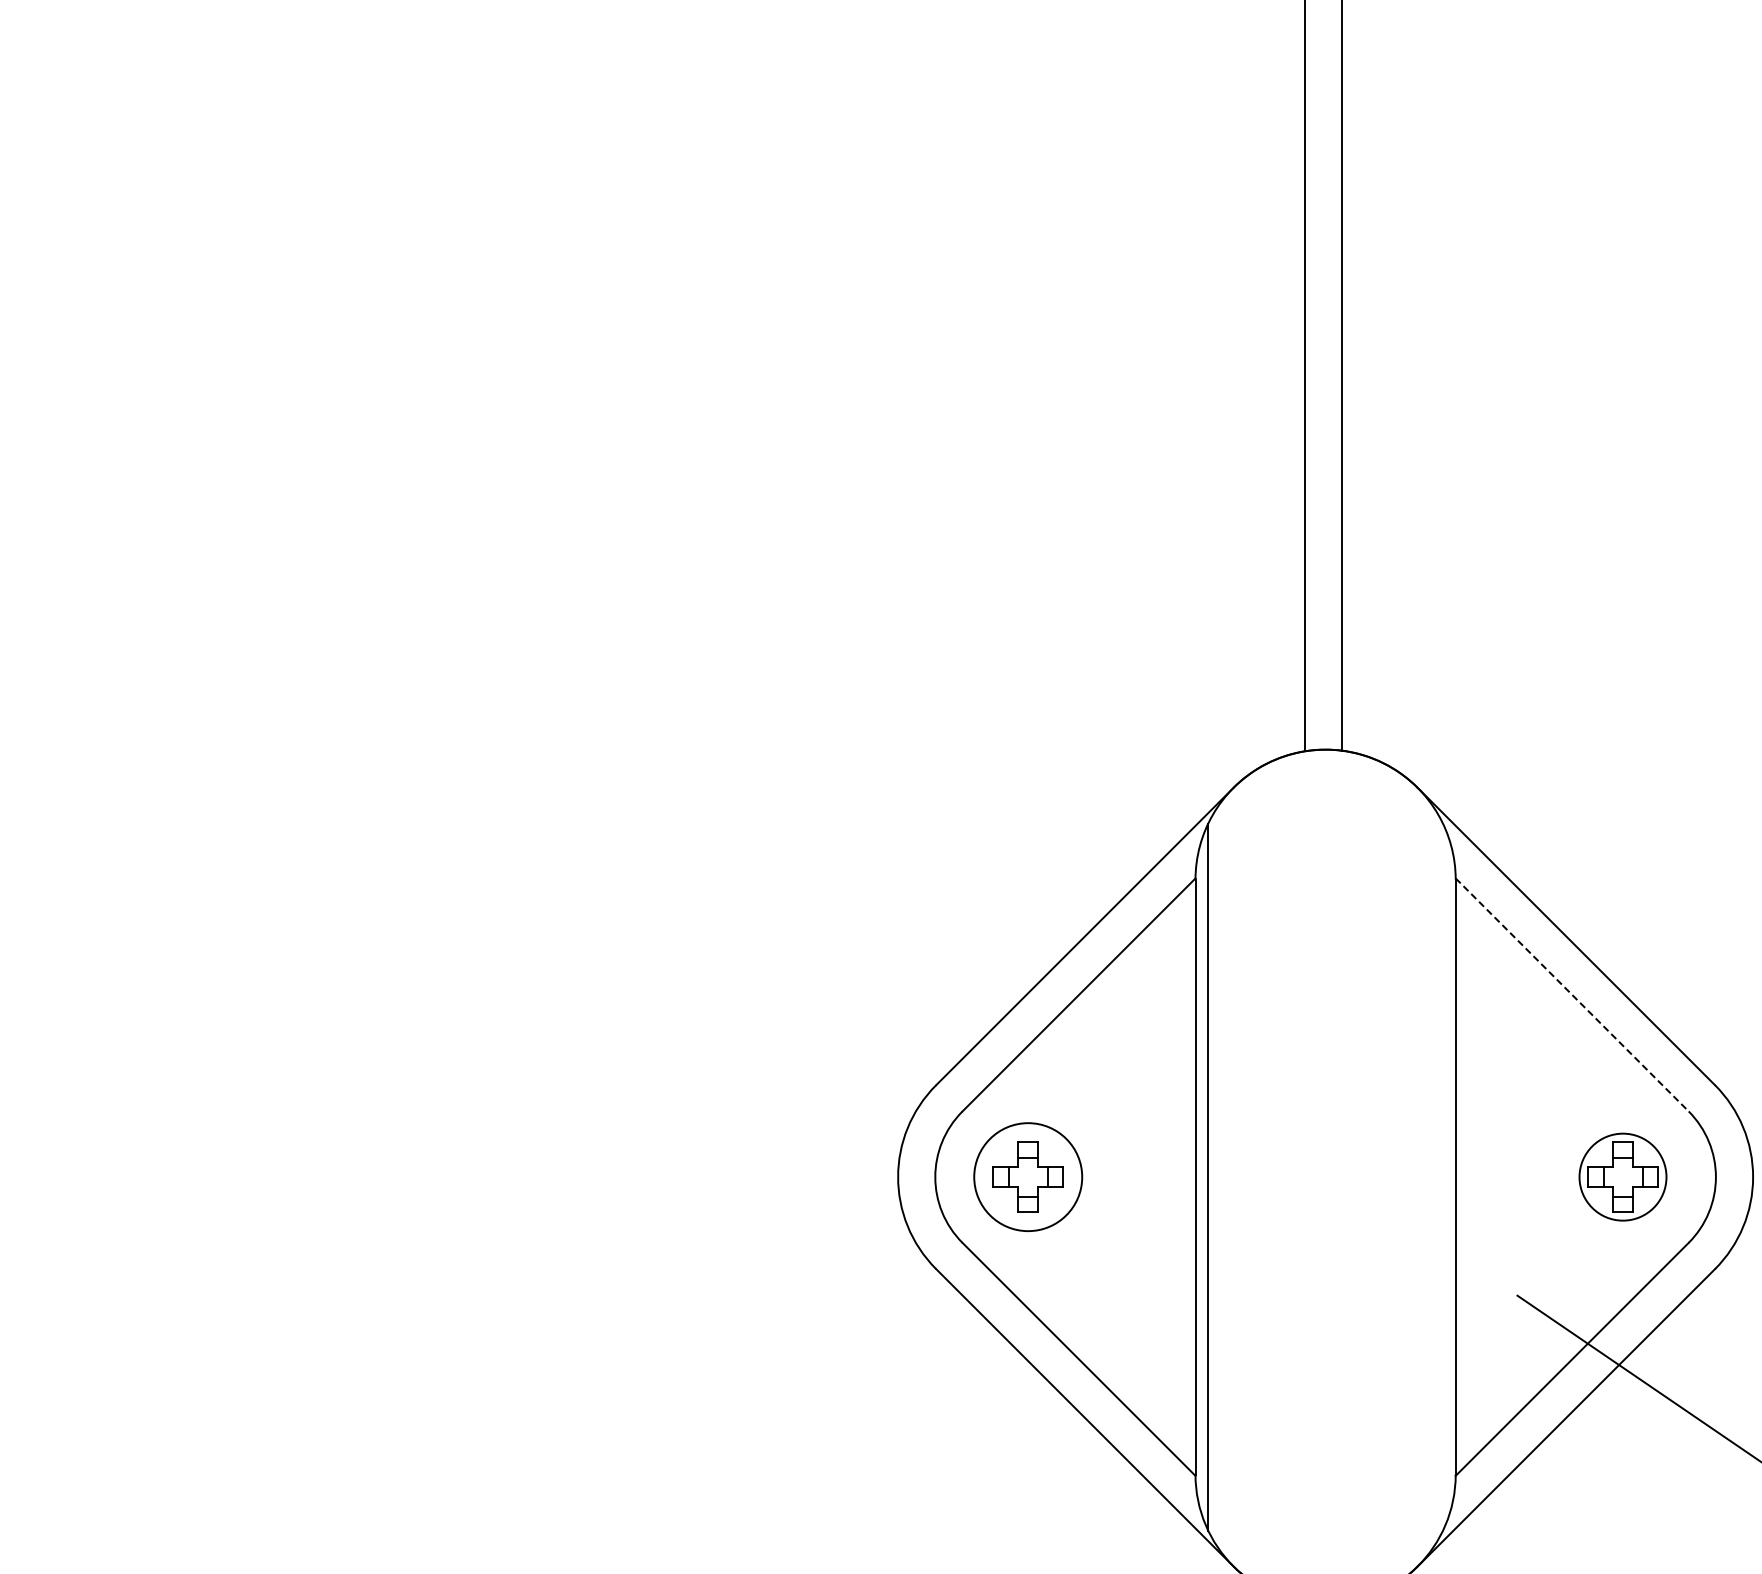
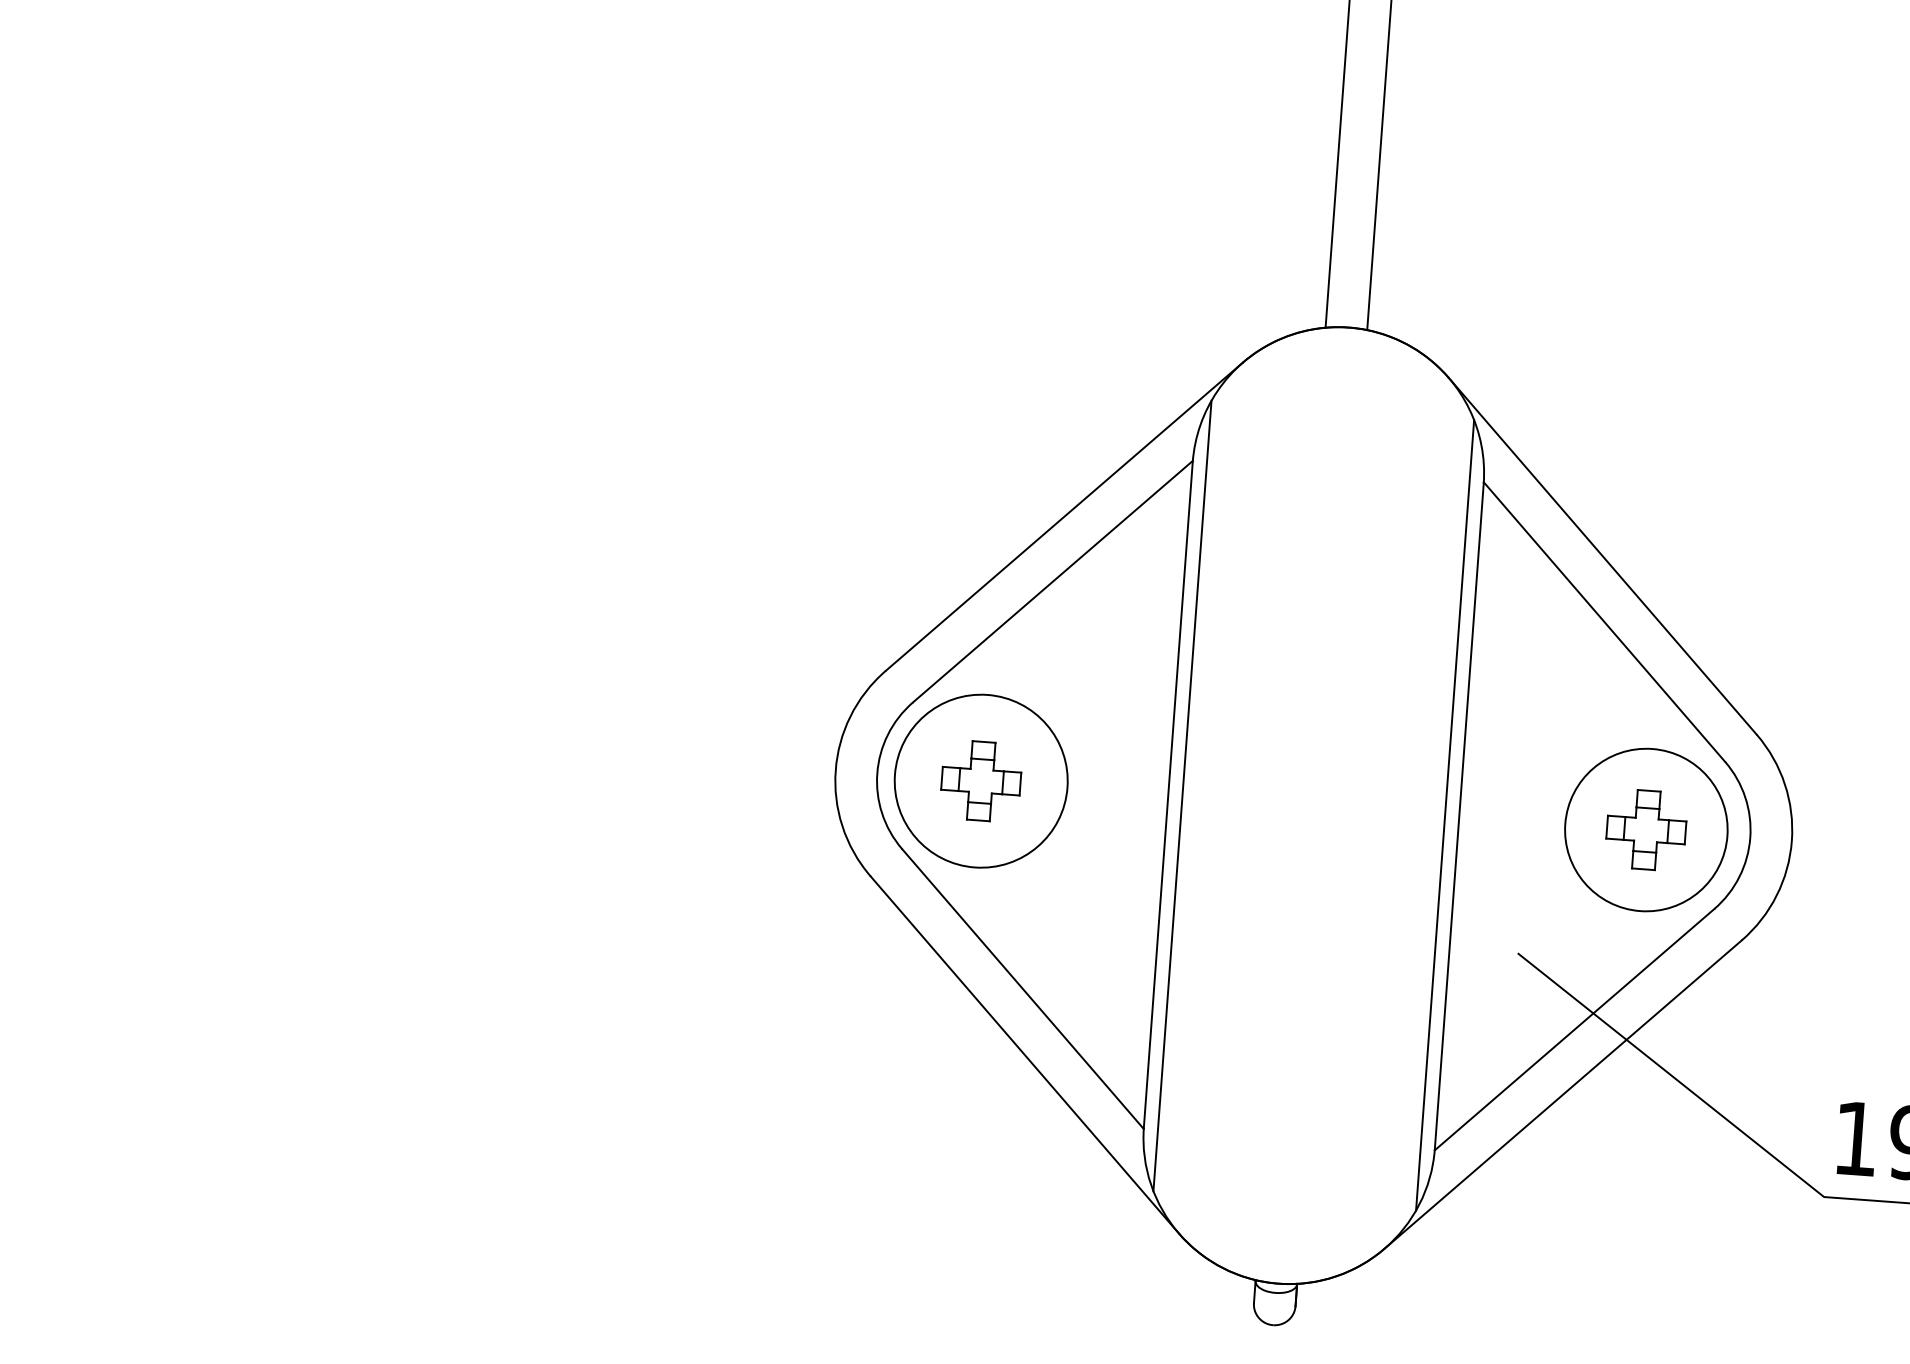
line: (1572, 994) -> (1604, 621), dashed -> solid
line: (1443, 1176) -> (1445, 814), added
circle: (1622, 1176) -> (1645, 829), size x1.67
circle: (1028, 1177) -> (981, 781), size x1.43

